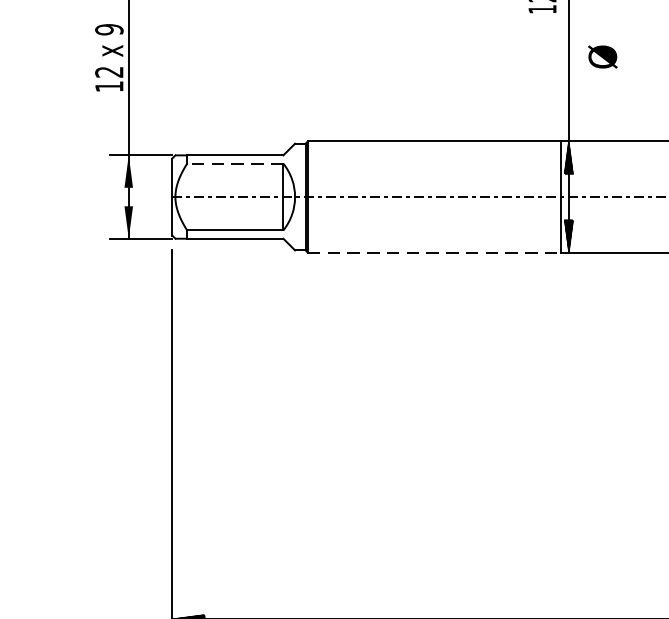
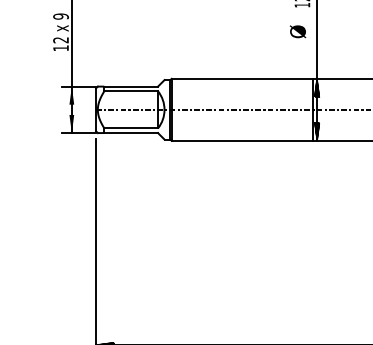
text: (603, 56) -> (298, 31), moved
line: (235, 164) -> (131, 91), dashed -> solid
line: (434, 252) -> (242, 140), dashed -> solid

